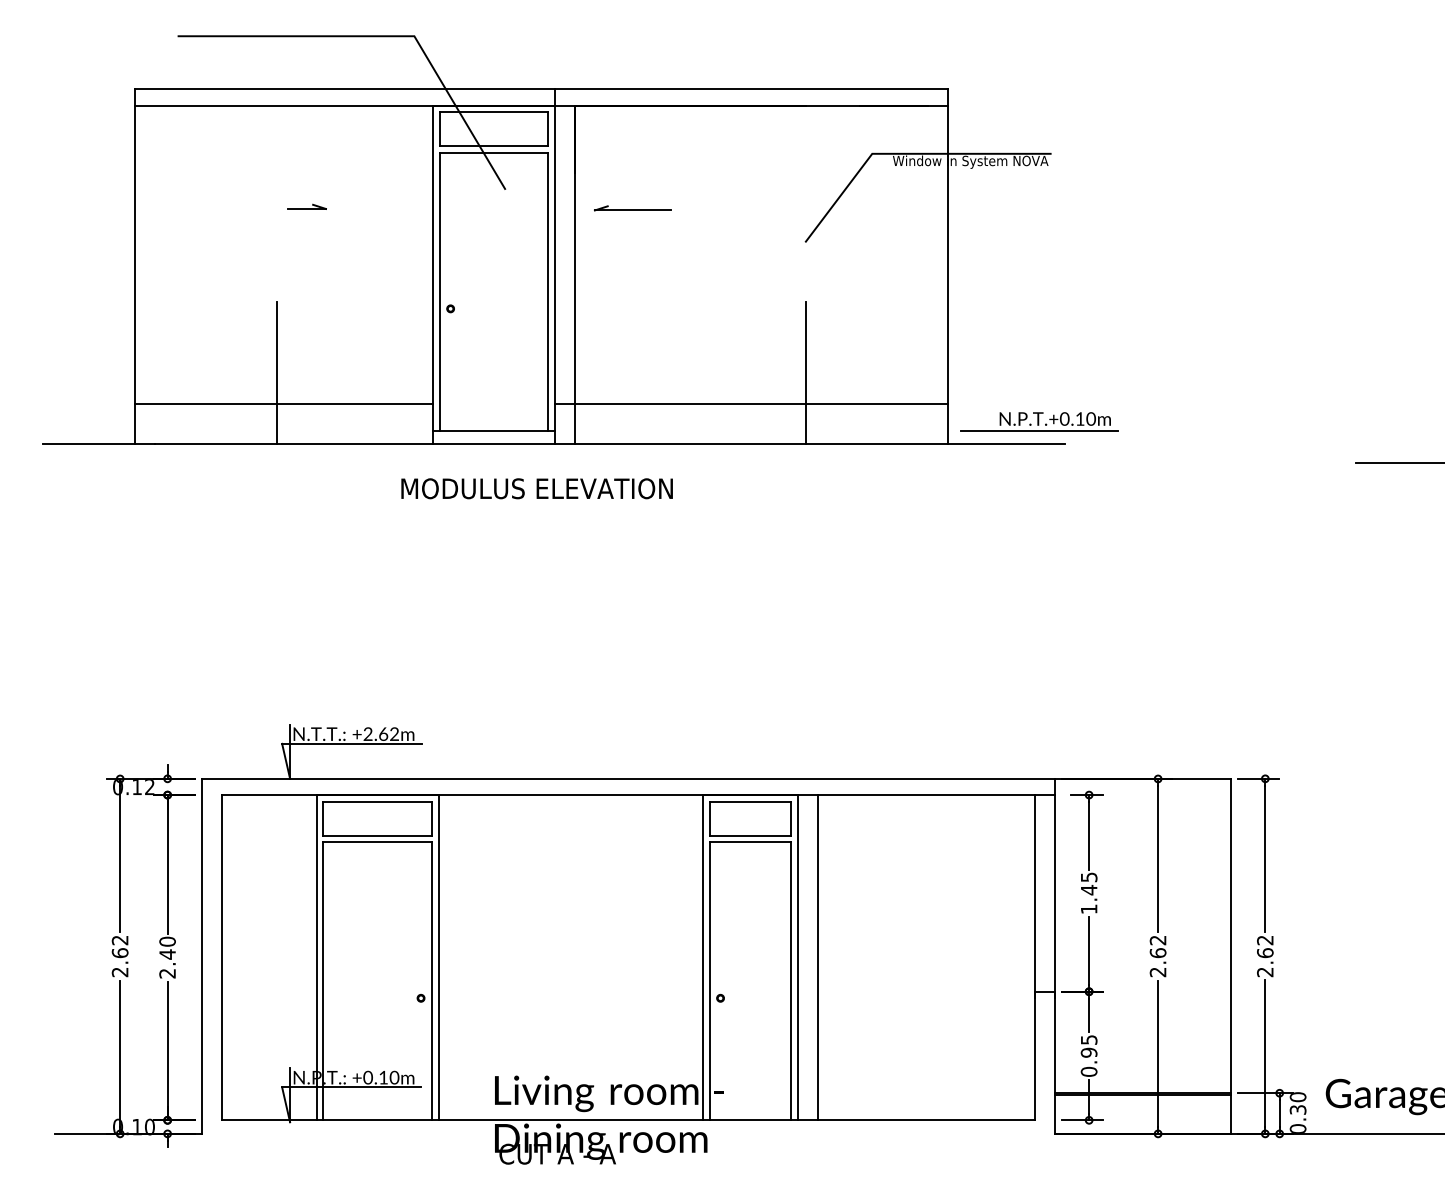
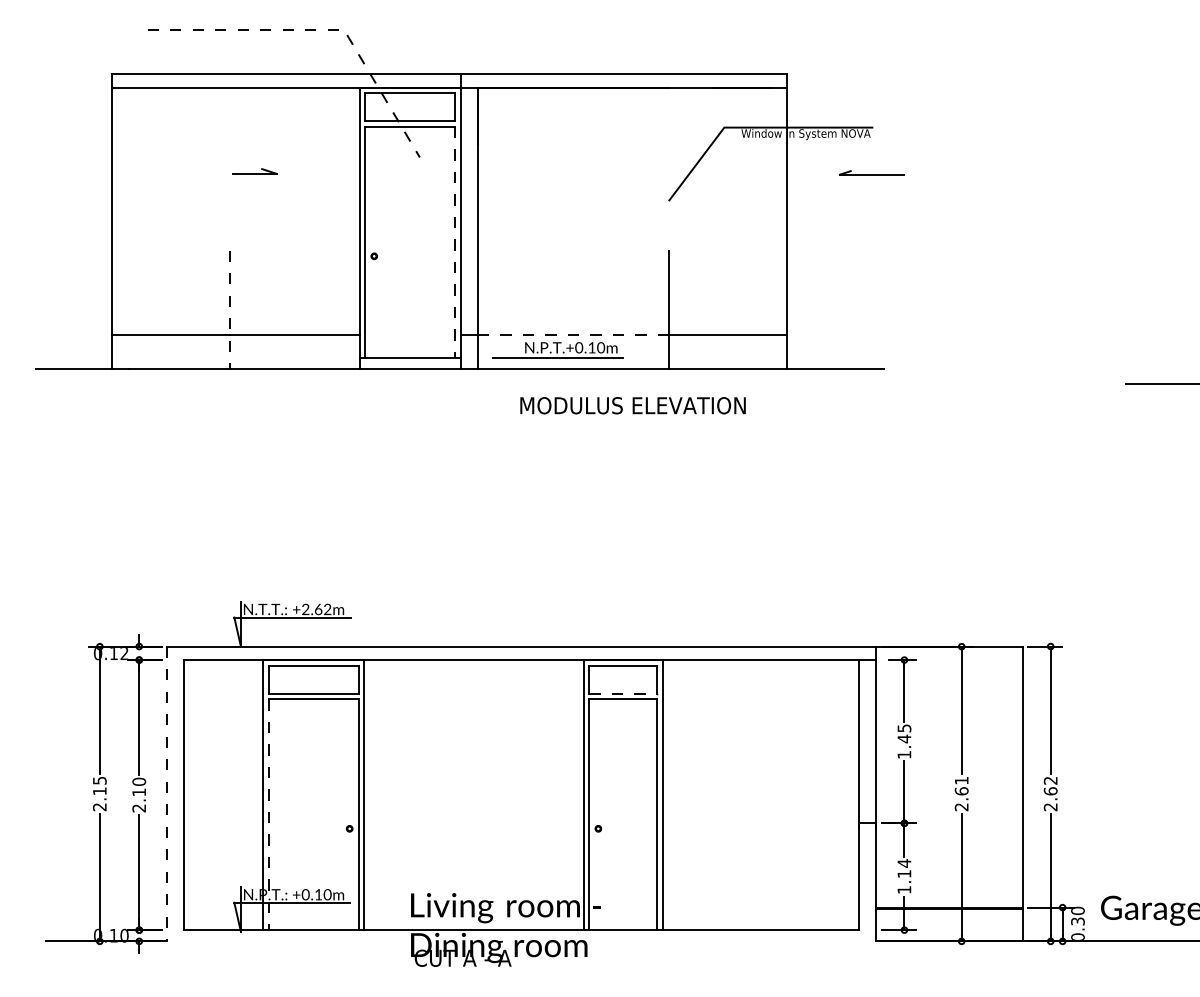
line: (387, 35) -> (321, 29), solid -> dashed
part: (306, 206) -> (254, 171), size x1.4
part: (632, 207) -> (871, 172), moved
line: (548, 292) -> (455, 242), solid -> dashed
line: (277, 374) -> (230, 310), solid -> dashed
line: (690, 404) -> (573, 335), solid -> dashed
part: (1038, 422) -> (557, 350), moved
text: (536, 488) -> (632, 405), moved
line: (750, 835) -> (623, 693), solid -> dashed
text: (1157, 940) -> (961, 780), 2.62 -> 2.61
text: (119, 947) -> (99, 786), 2.62 -> 2.15
text: (166, 954) -> (138, 792), 2.40 -> 2.10
line: (201, 956) -> (167, 794), solid -> dashed
line: (818, 958) -> (679, 795), removed
line: (323, 982) -> (268, 815), solid -> dashed
text: (1089, 1055) -> (904, 876), 0.95 -> 1.14

